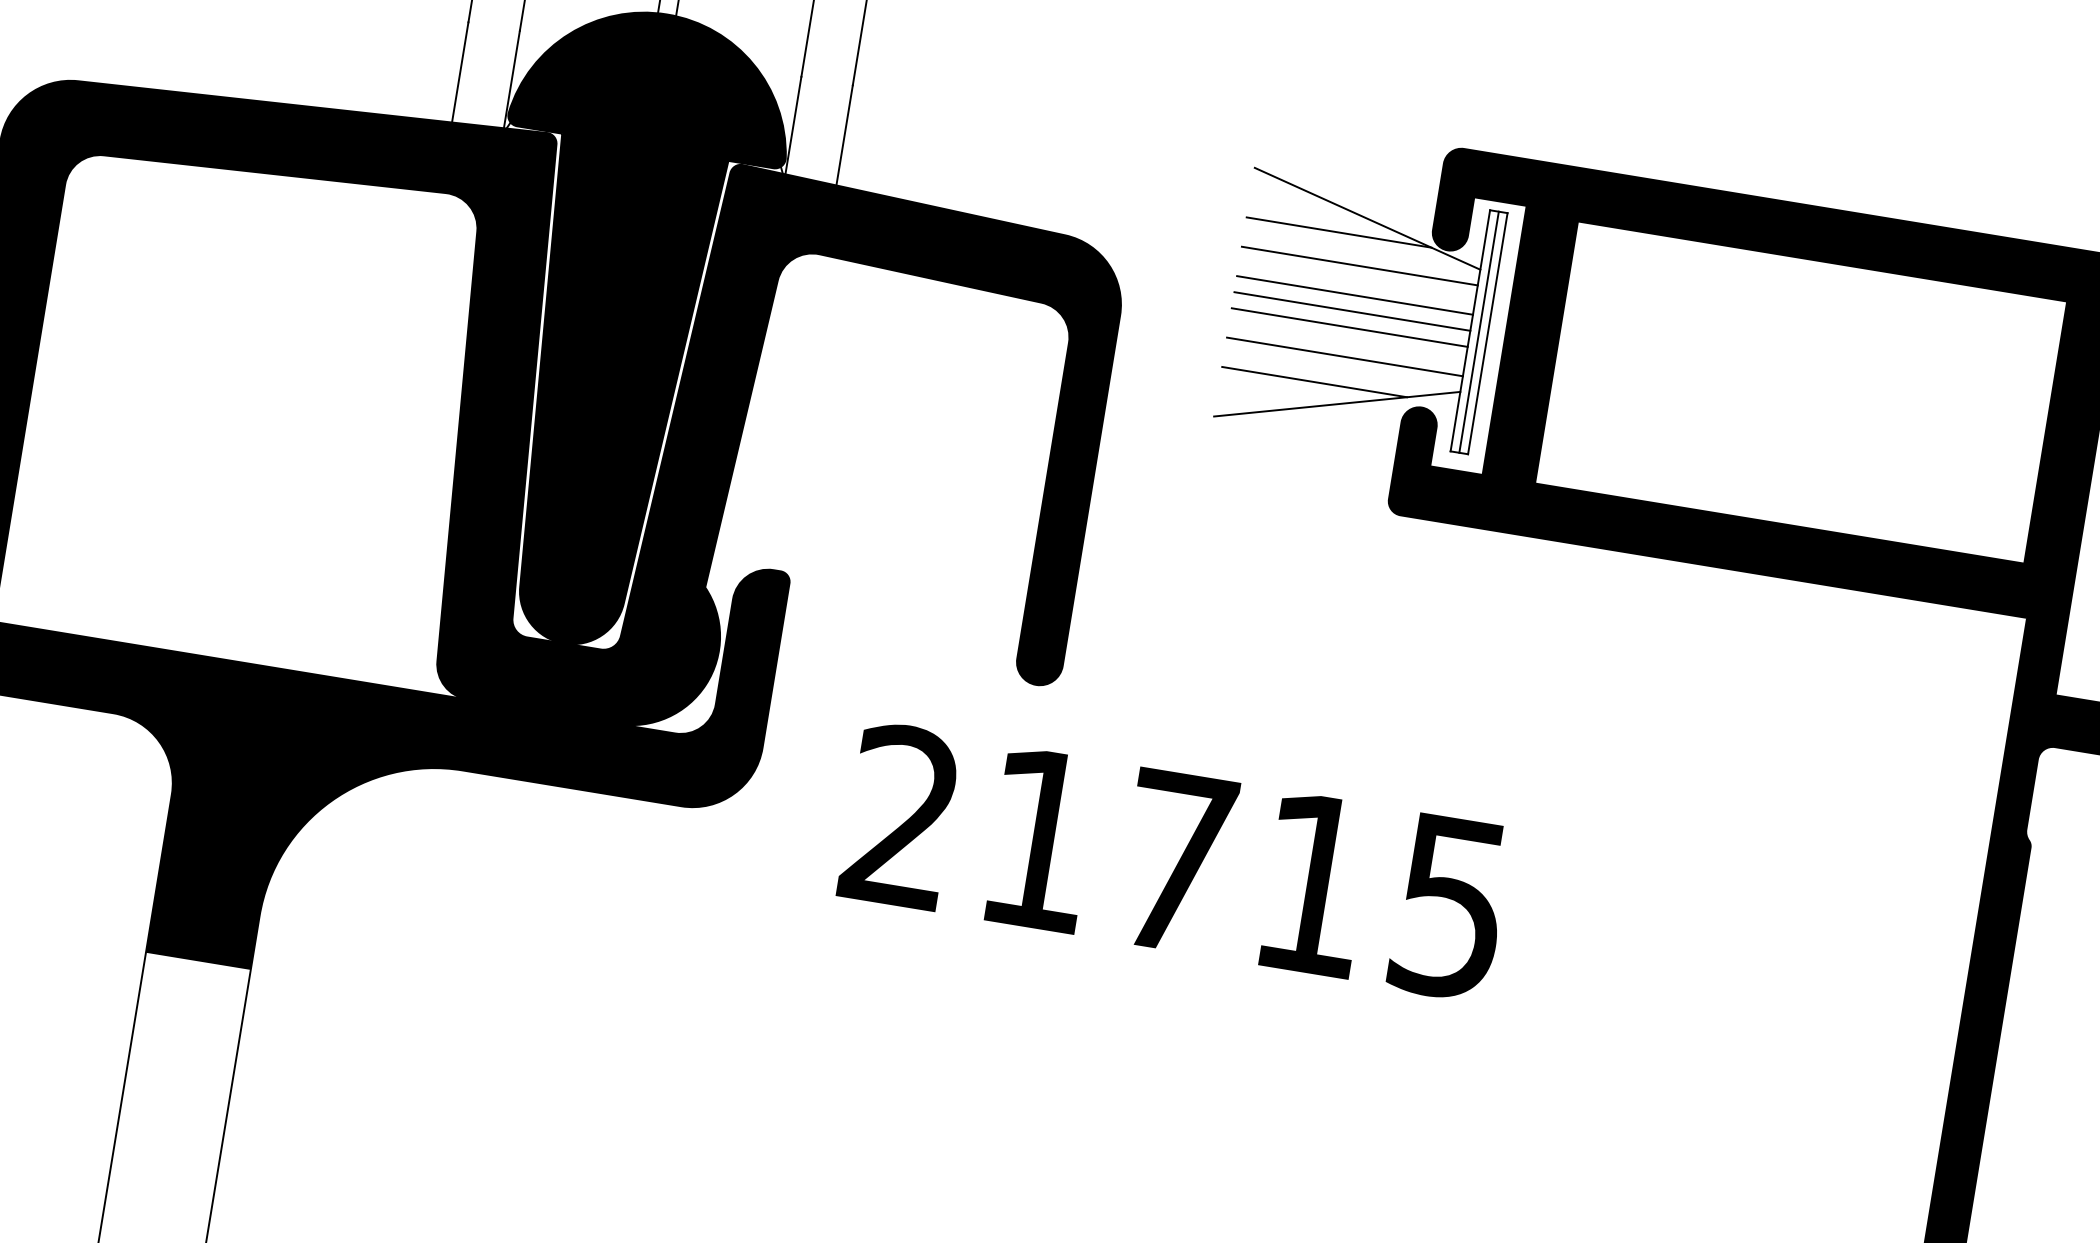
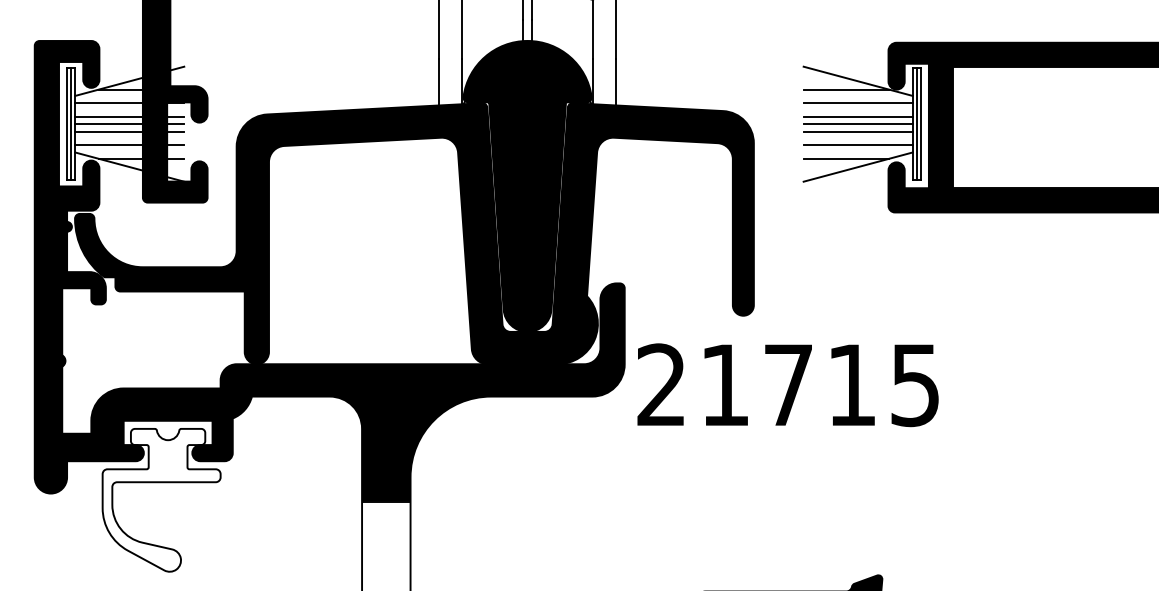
text: (1174, 862) -> (787, 385), moved

